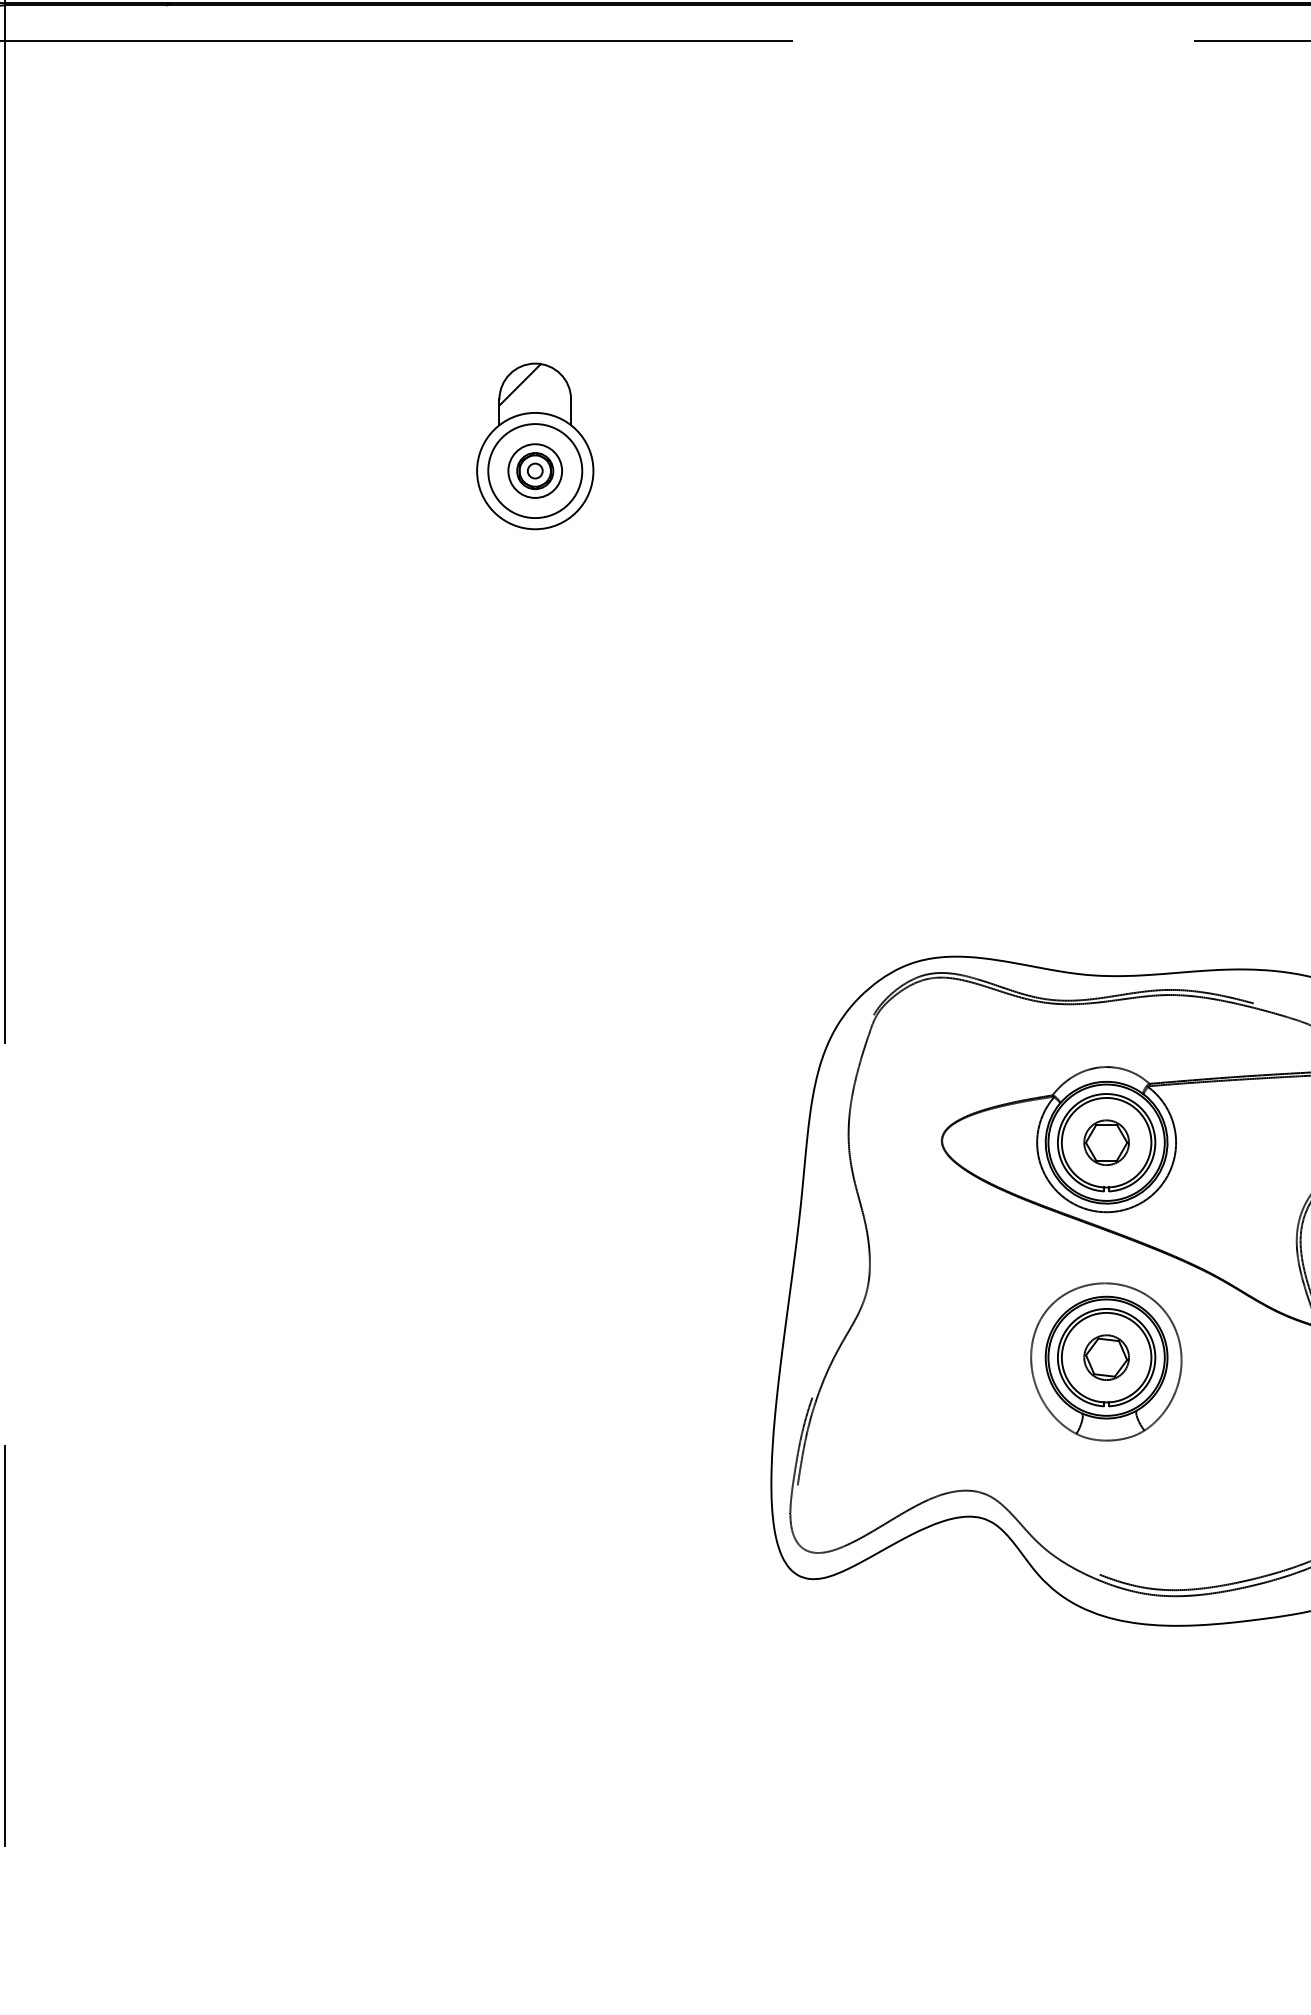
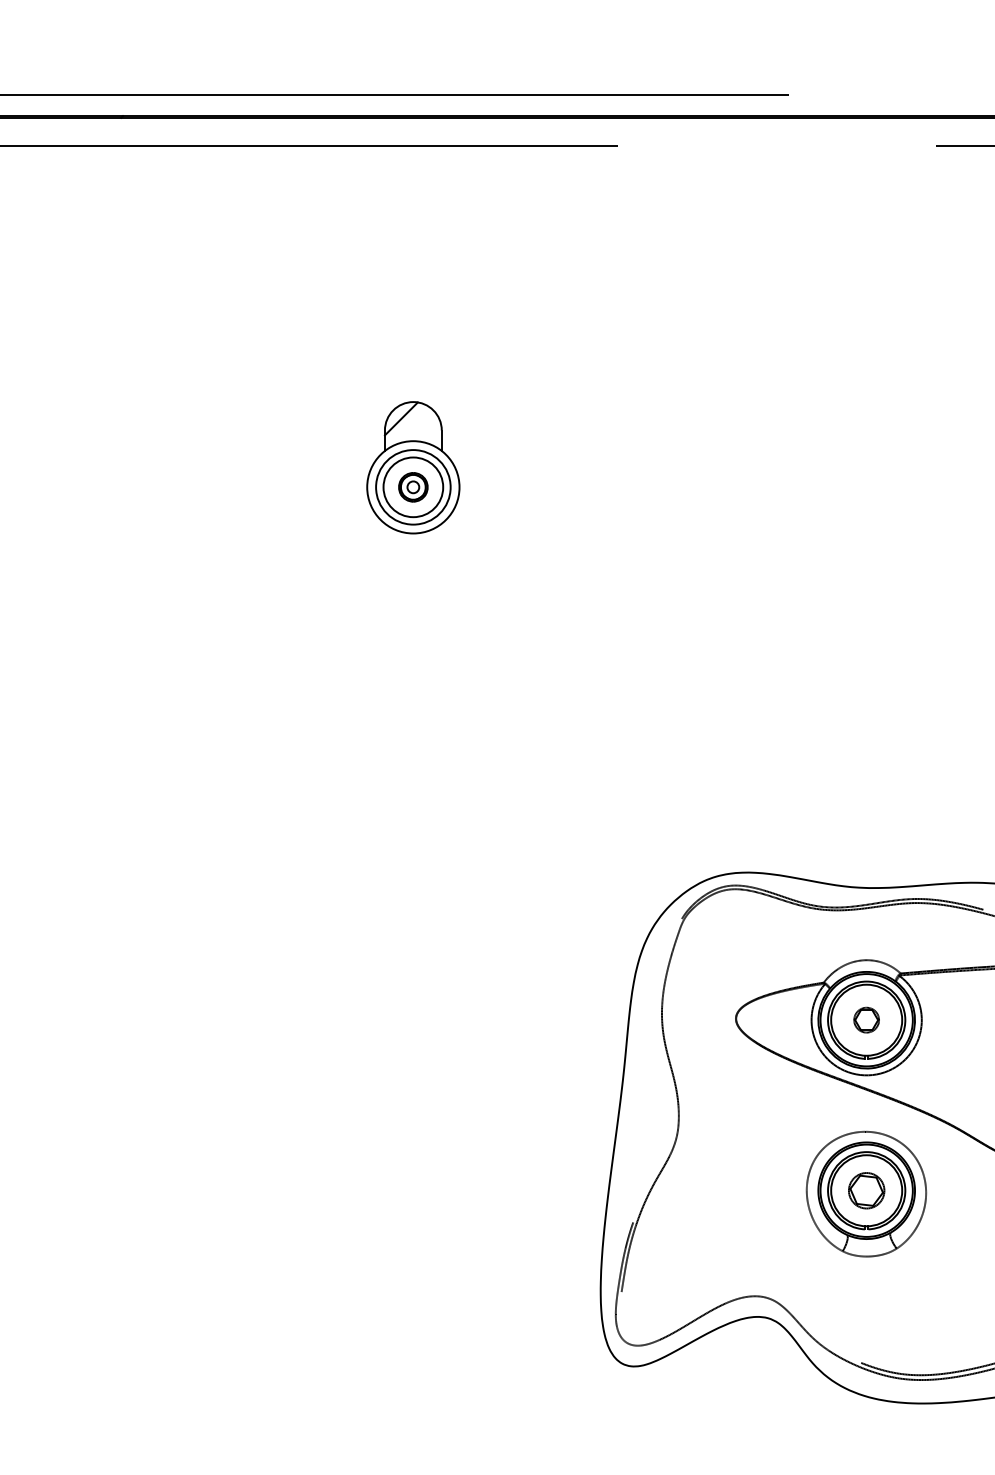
circle: (535, 470) -> (413, 486), size x1.4
part: (1106, 1142) -> (866, 1020), size x0.7

